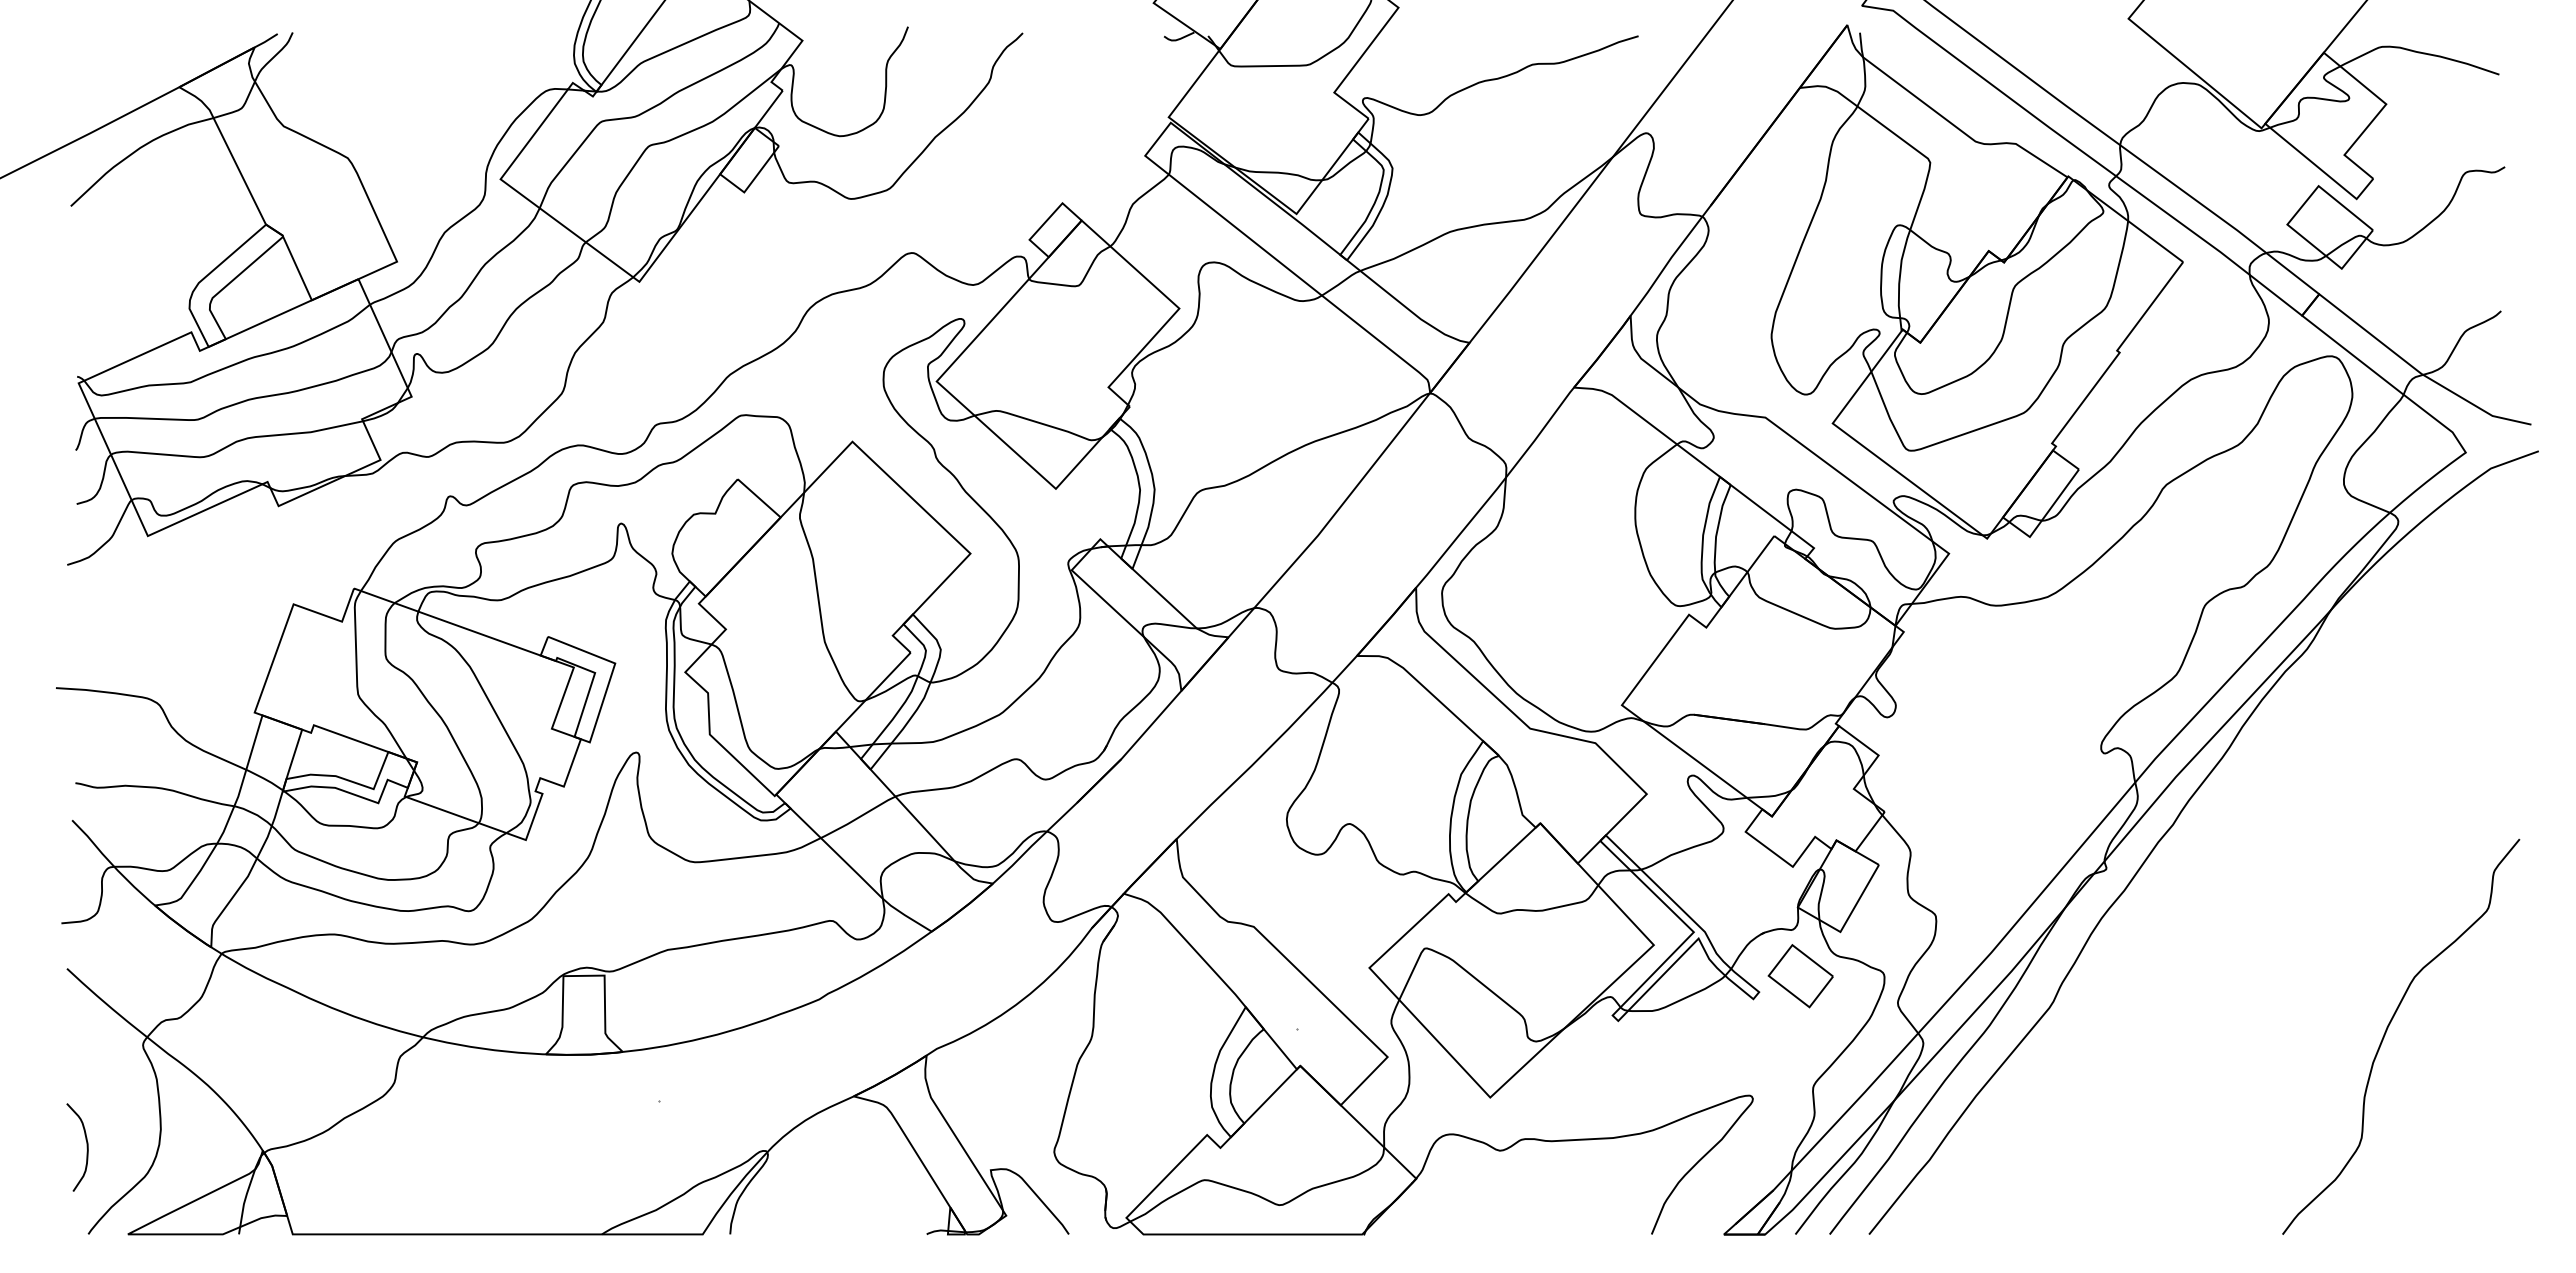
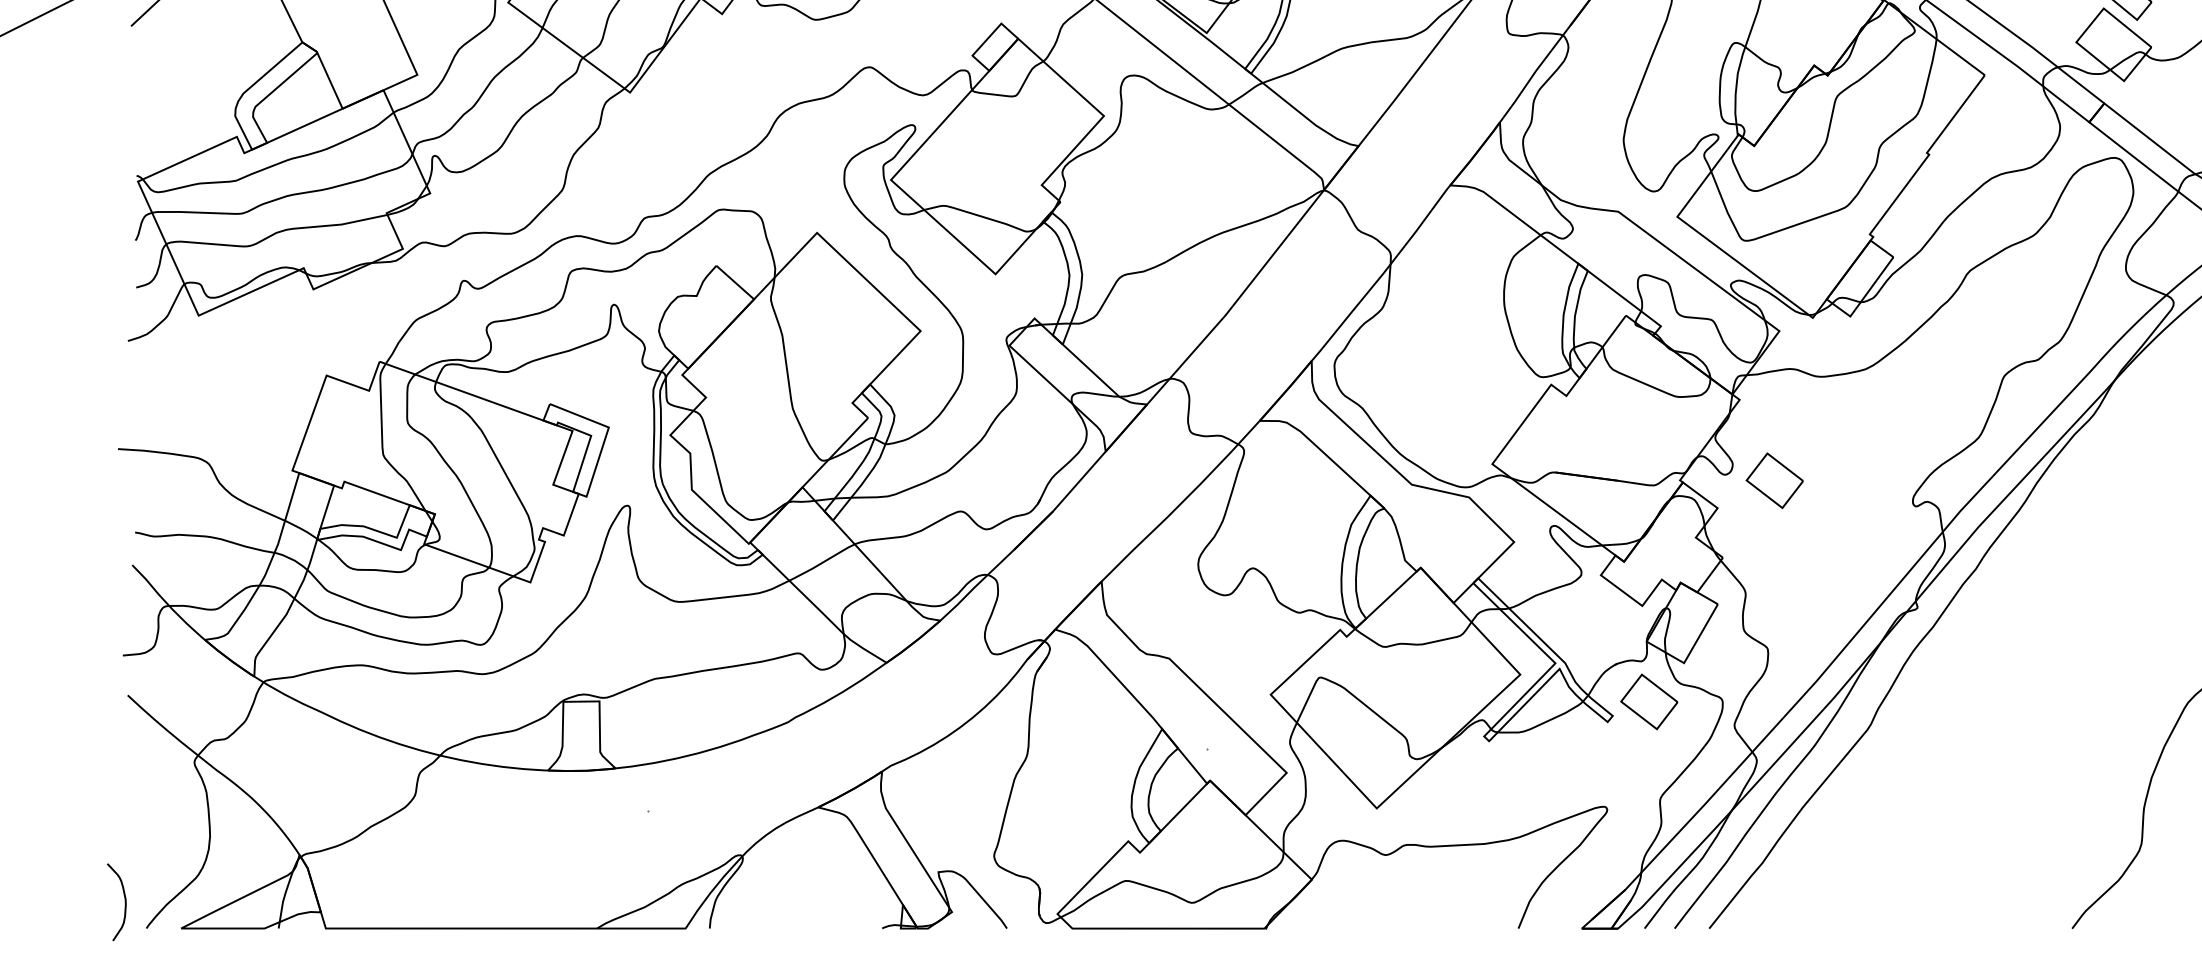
part: (1943, 724) -> (1774, 481), added
curve: (86, 1147) -> (124, 902), moved

